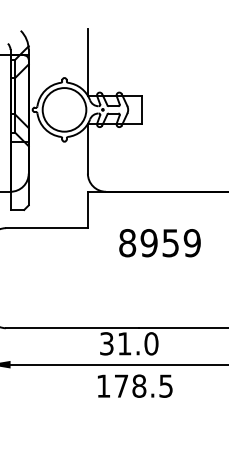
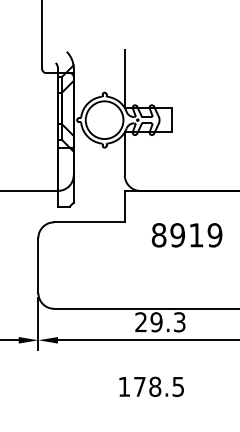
text: (170, 243) -> (196, 235), 8959 -> 8919
text: (129, 344) -> (160, 322), 31.0 -> 29.3
text: (135, 385) -> (151, 386), moved

